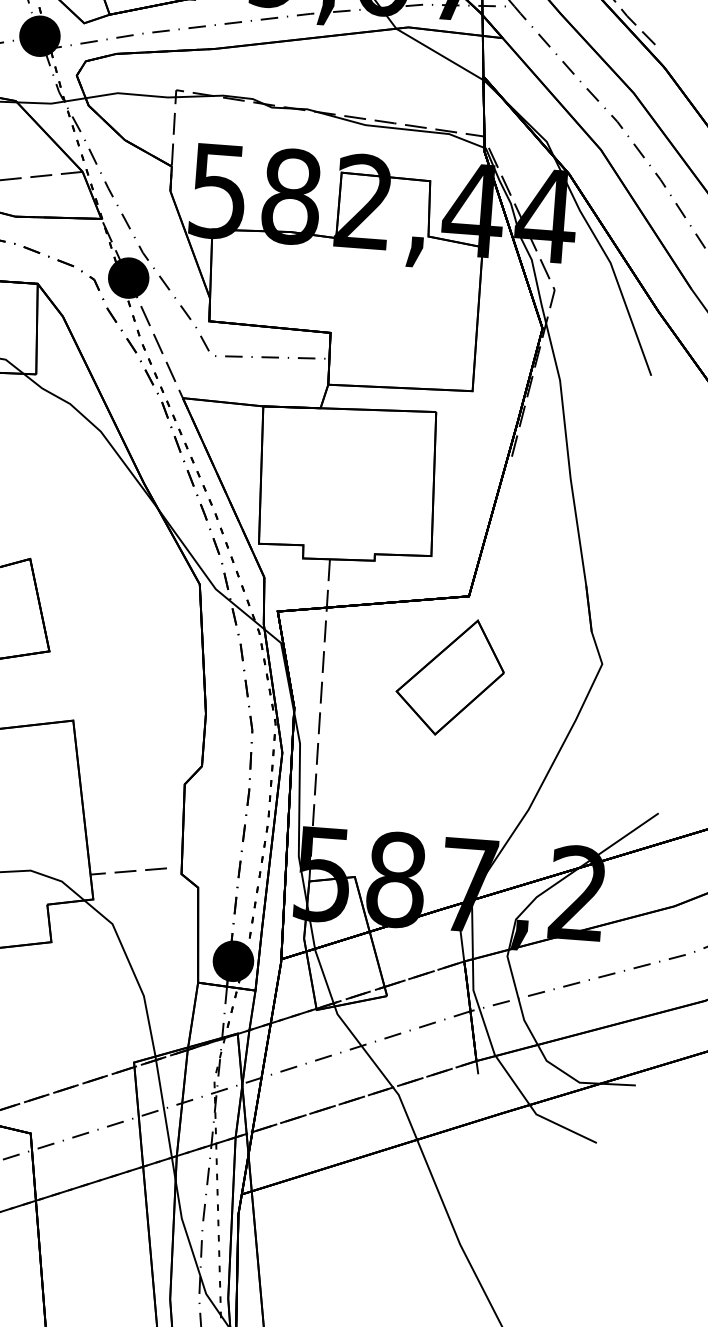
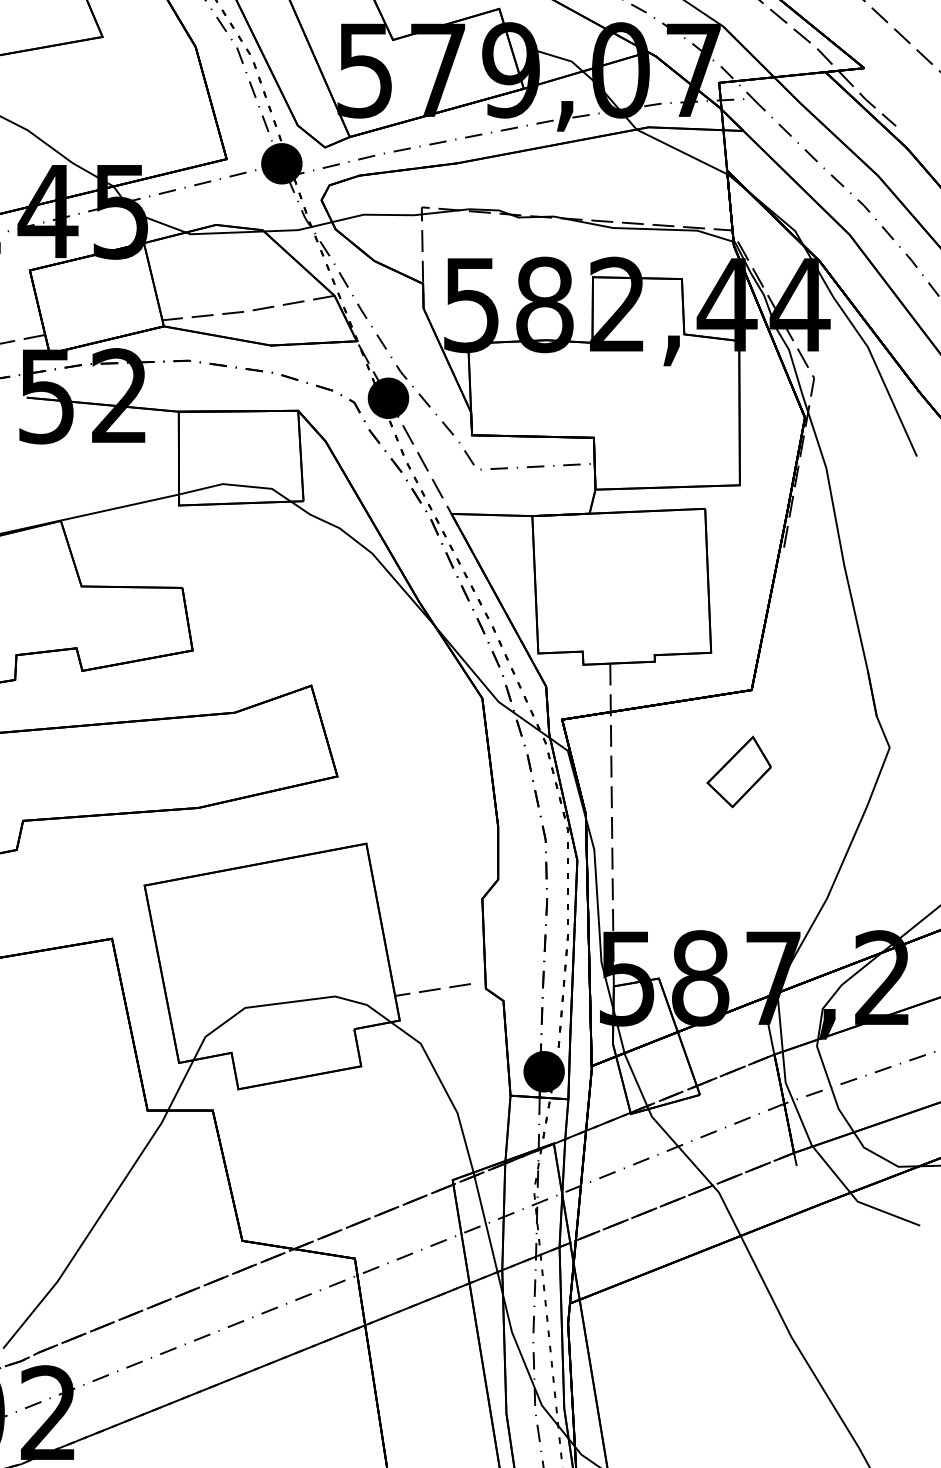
part: (449, 676) -> (738, 771), size x0.6

